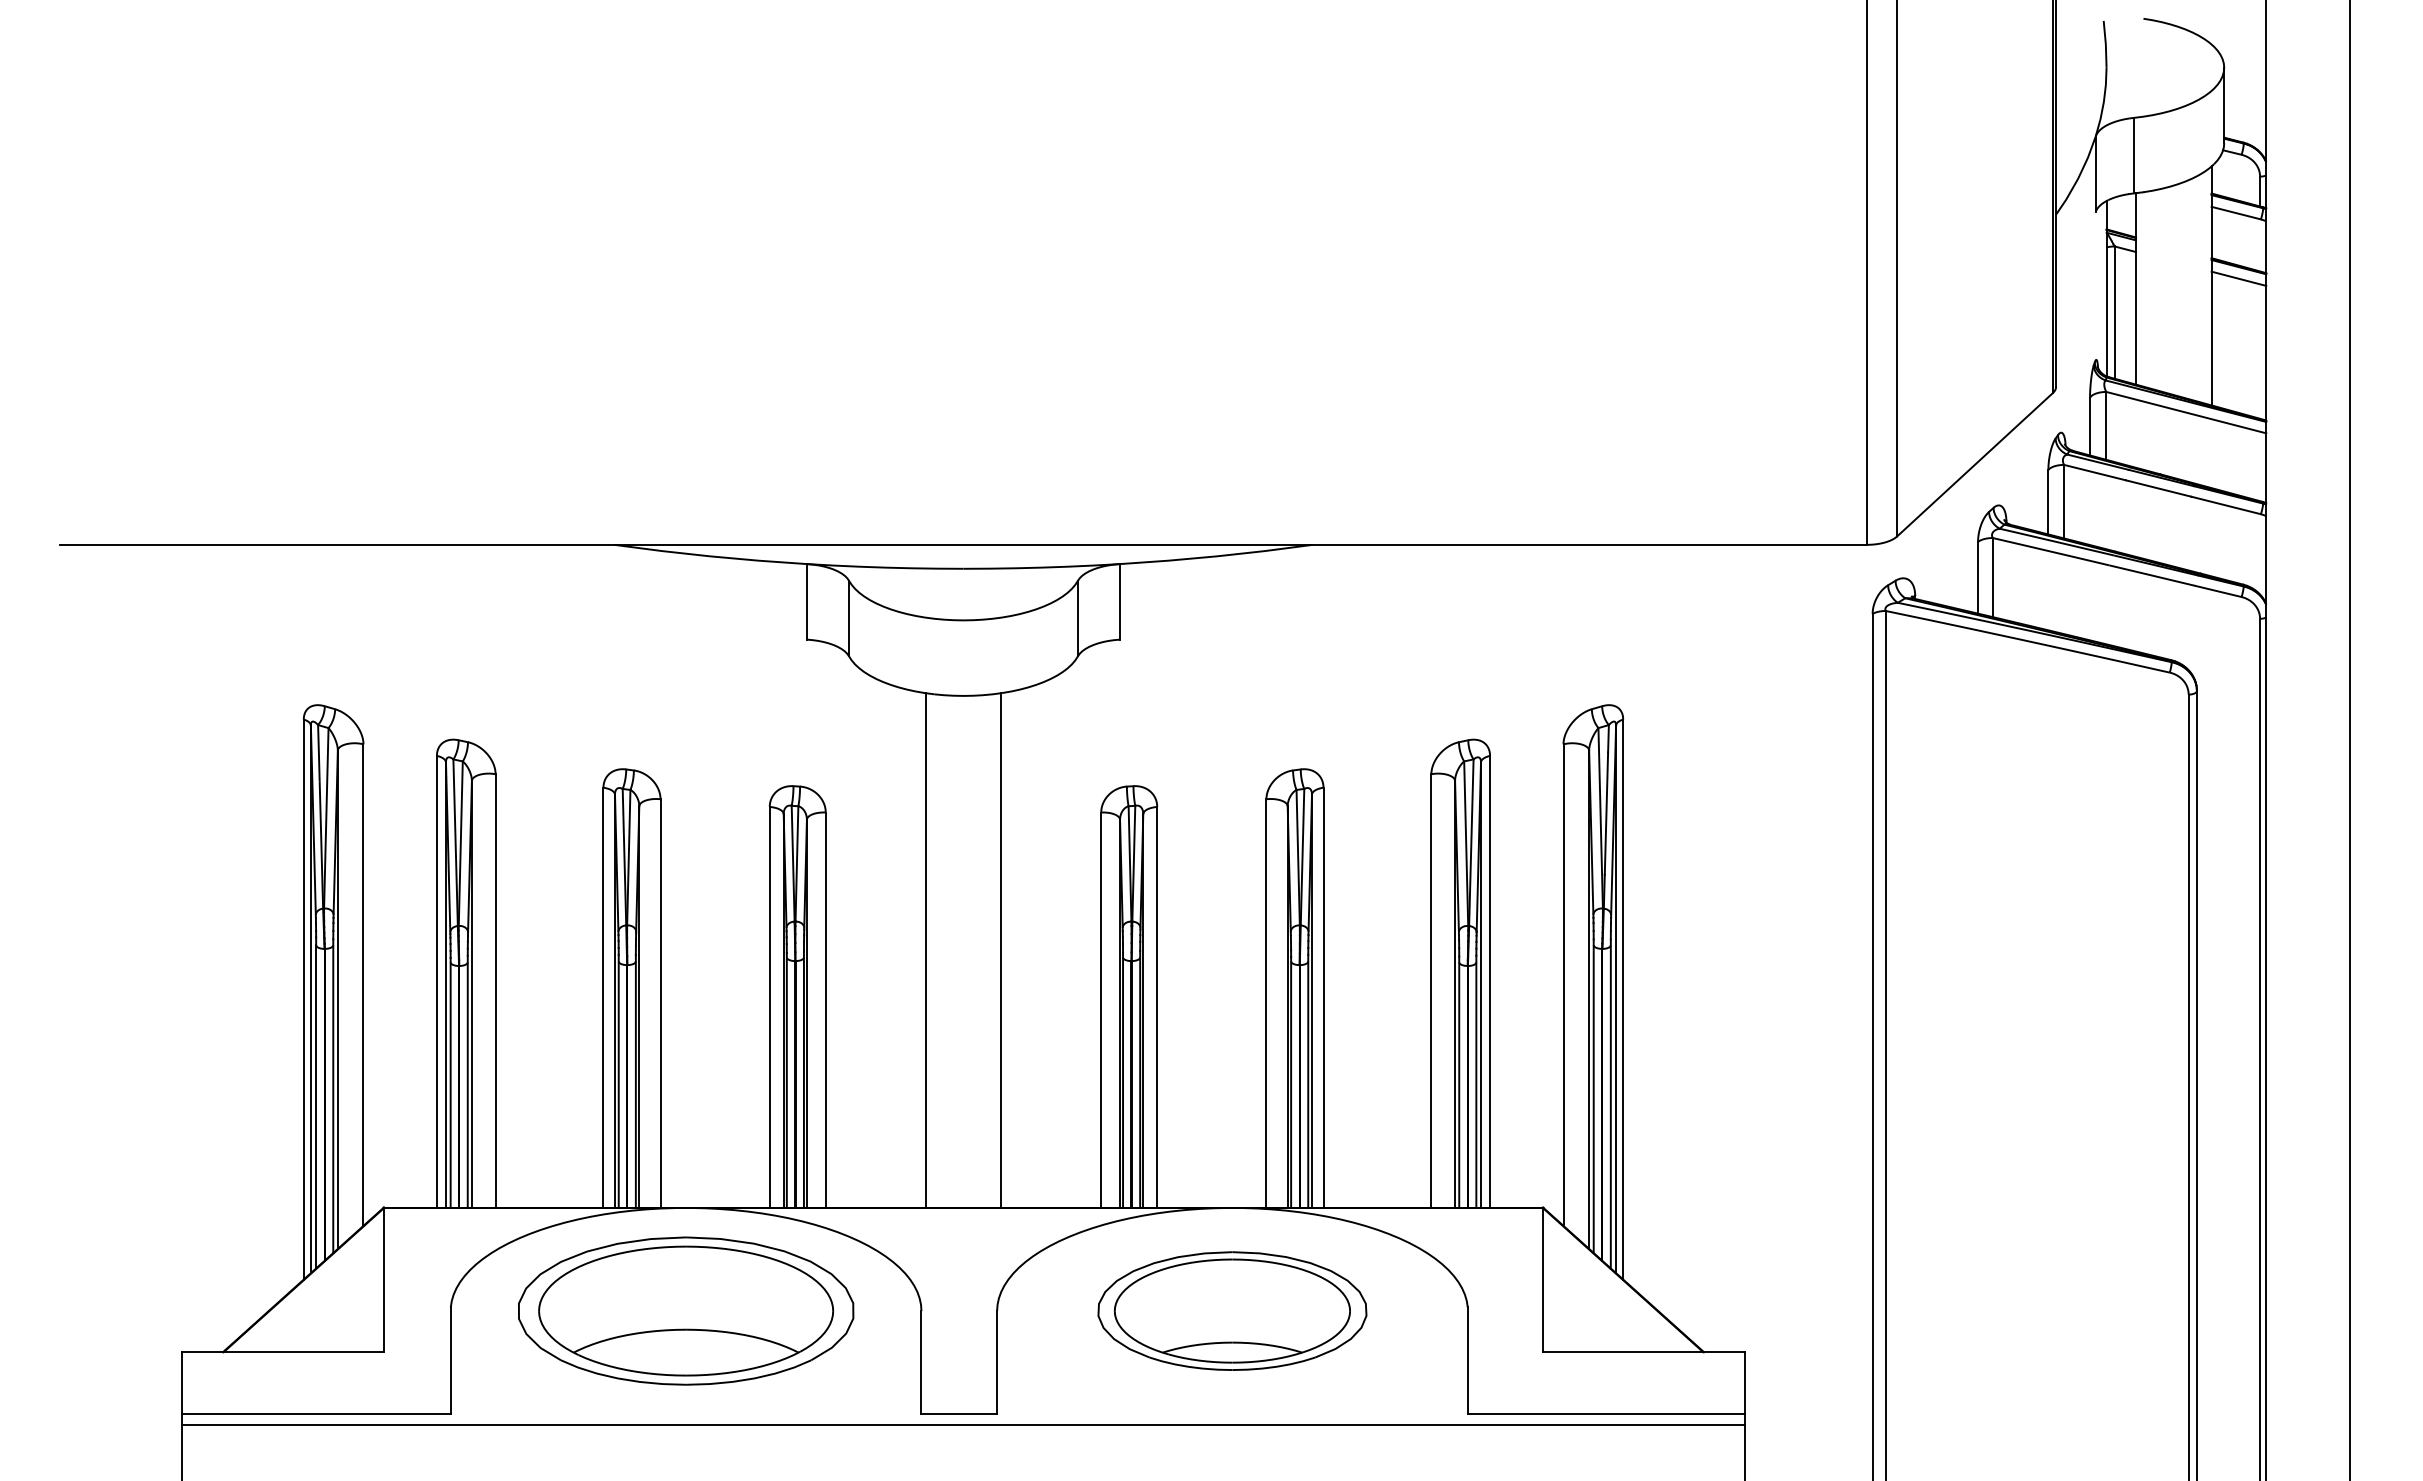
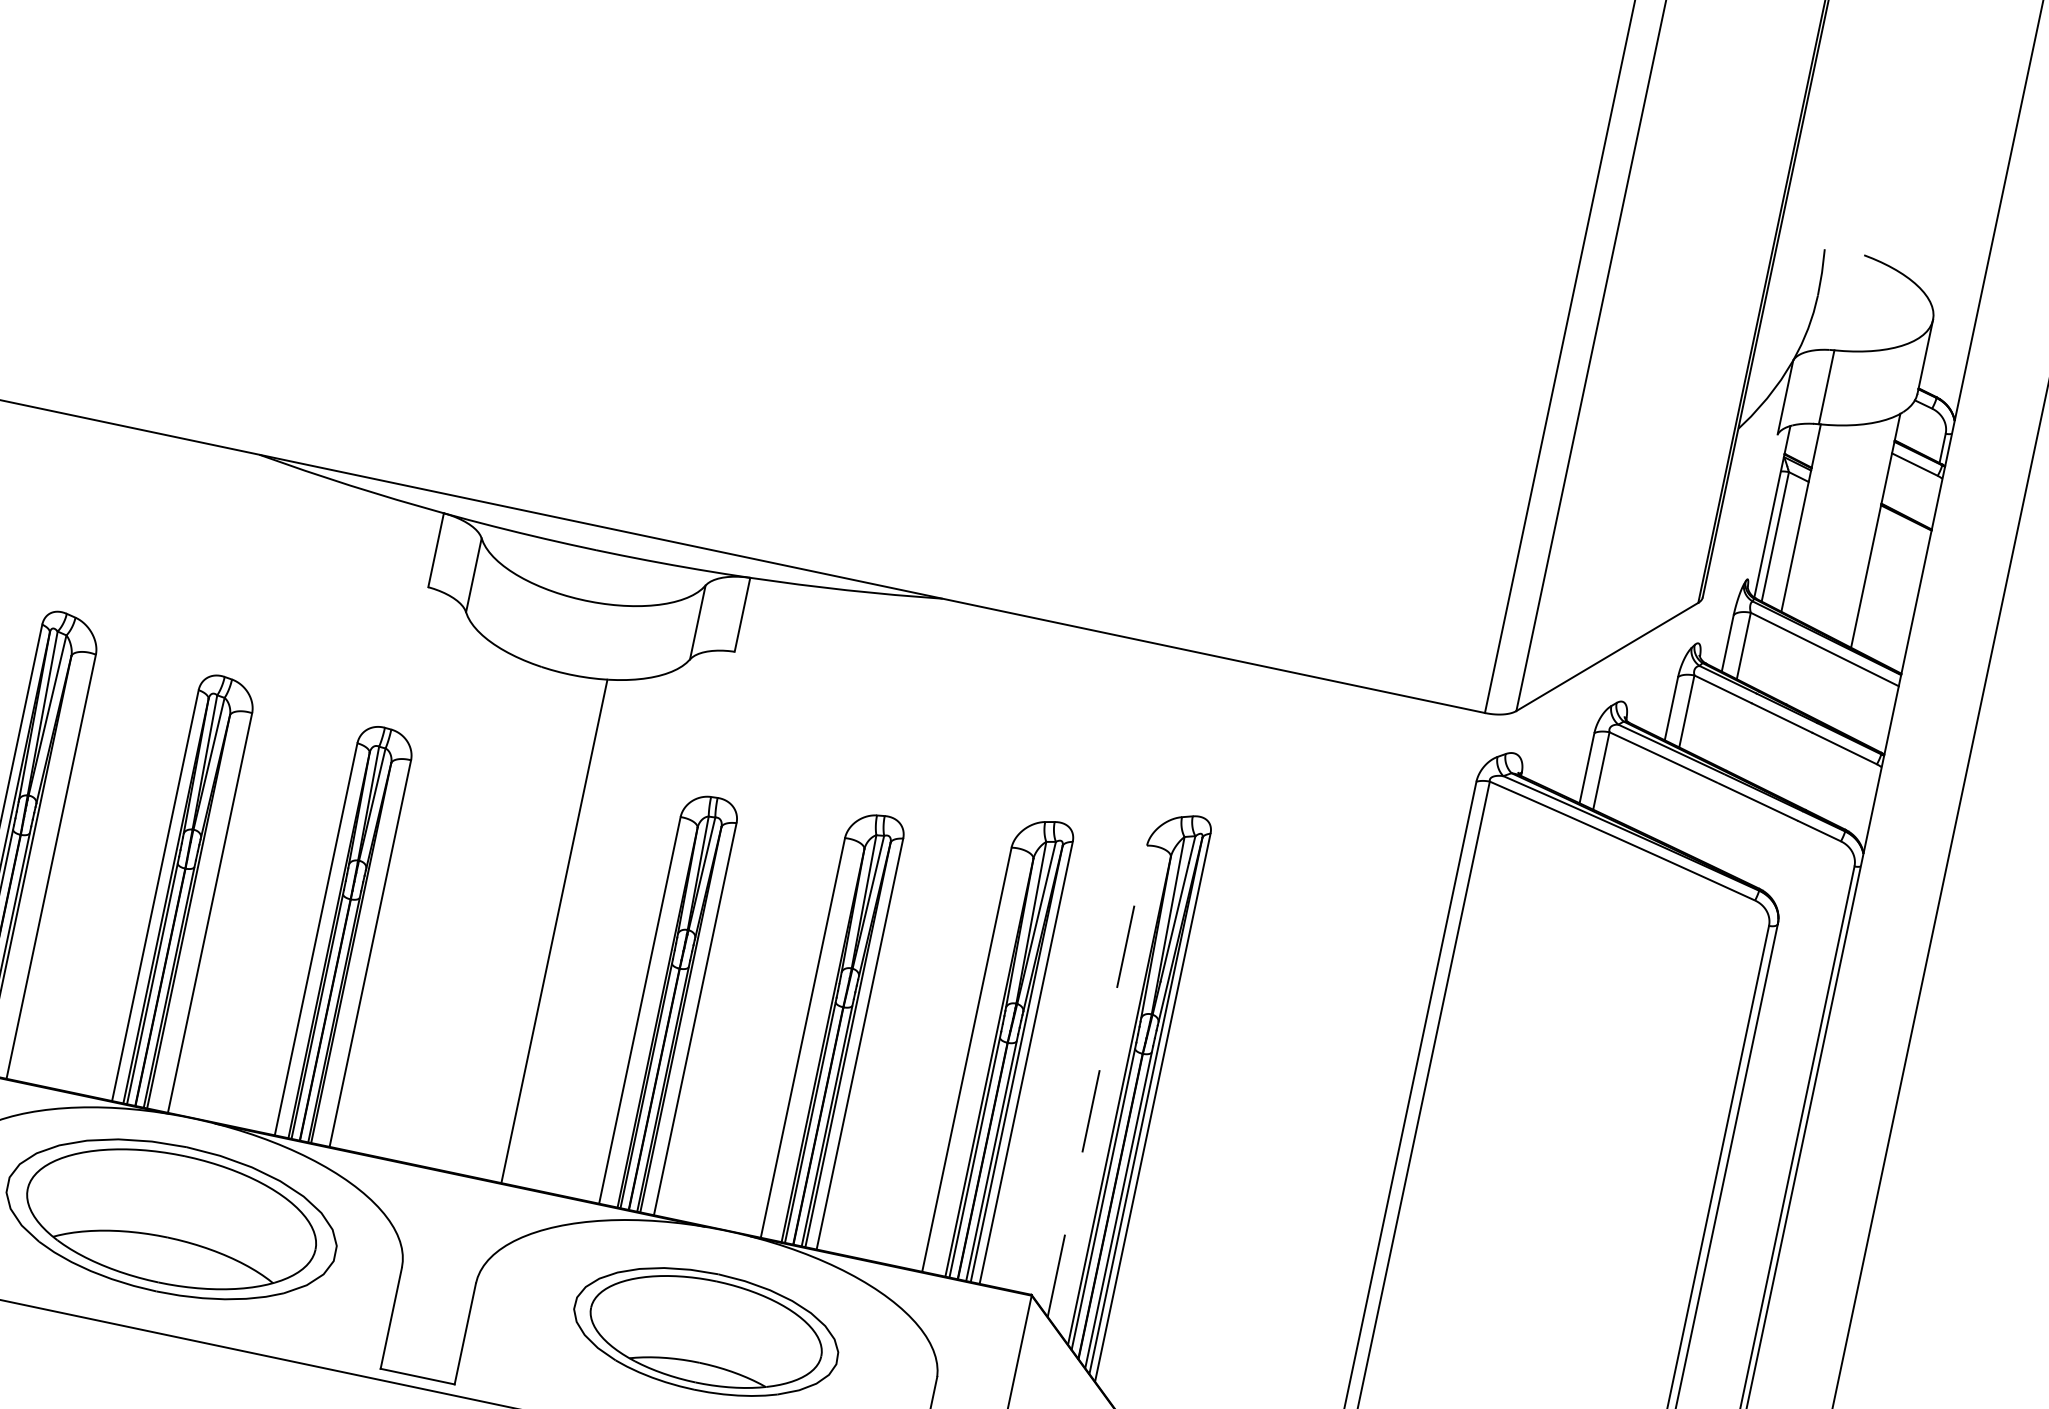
line: (2238, 278) -> (1903, 529), removed
line: (925, 950) -> (480, 915), removed
line: (1563, 985) -> (1097, 1081), solid -> dashed

